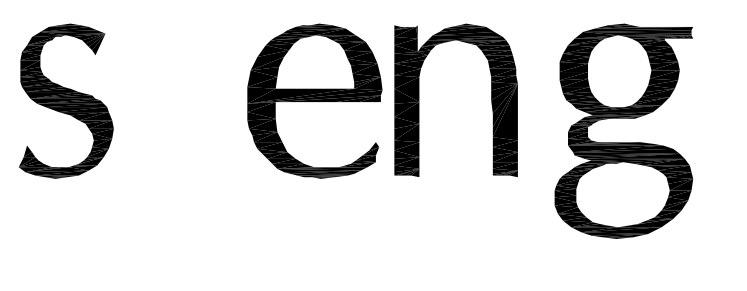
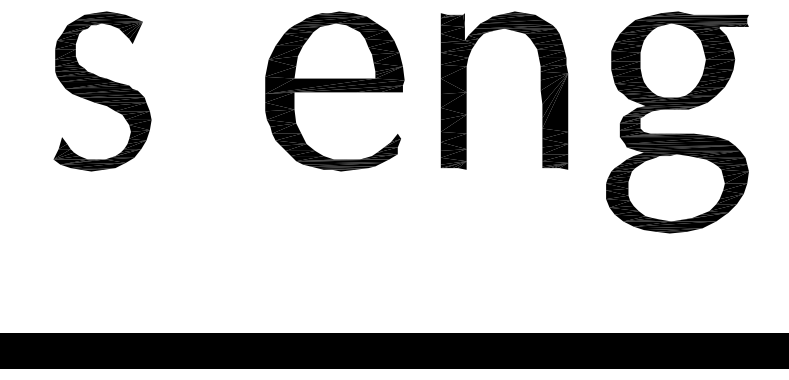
part: (314, 101) -> (334, 91), moved

